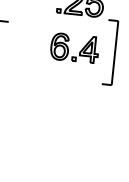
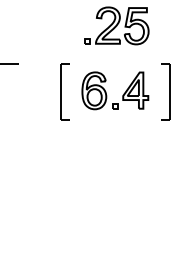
part: (38, 44) -> (64, 91), added
part: (110, 52) -> (165, 91), size x0.62

